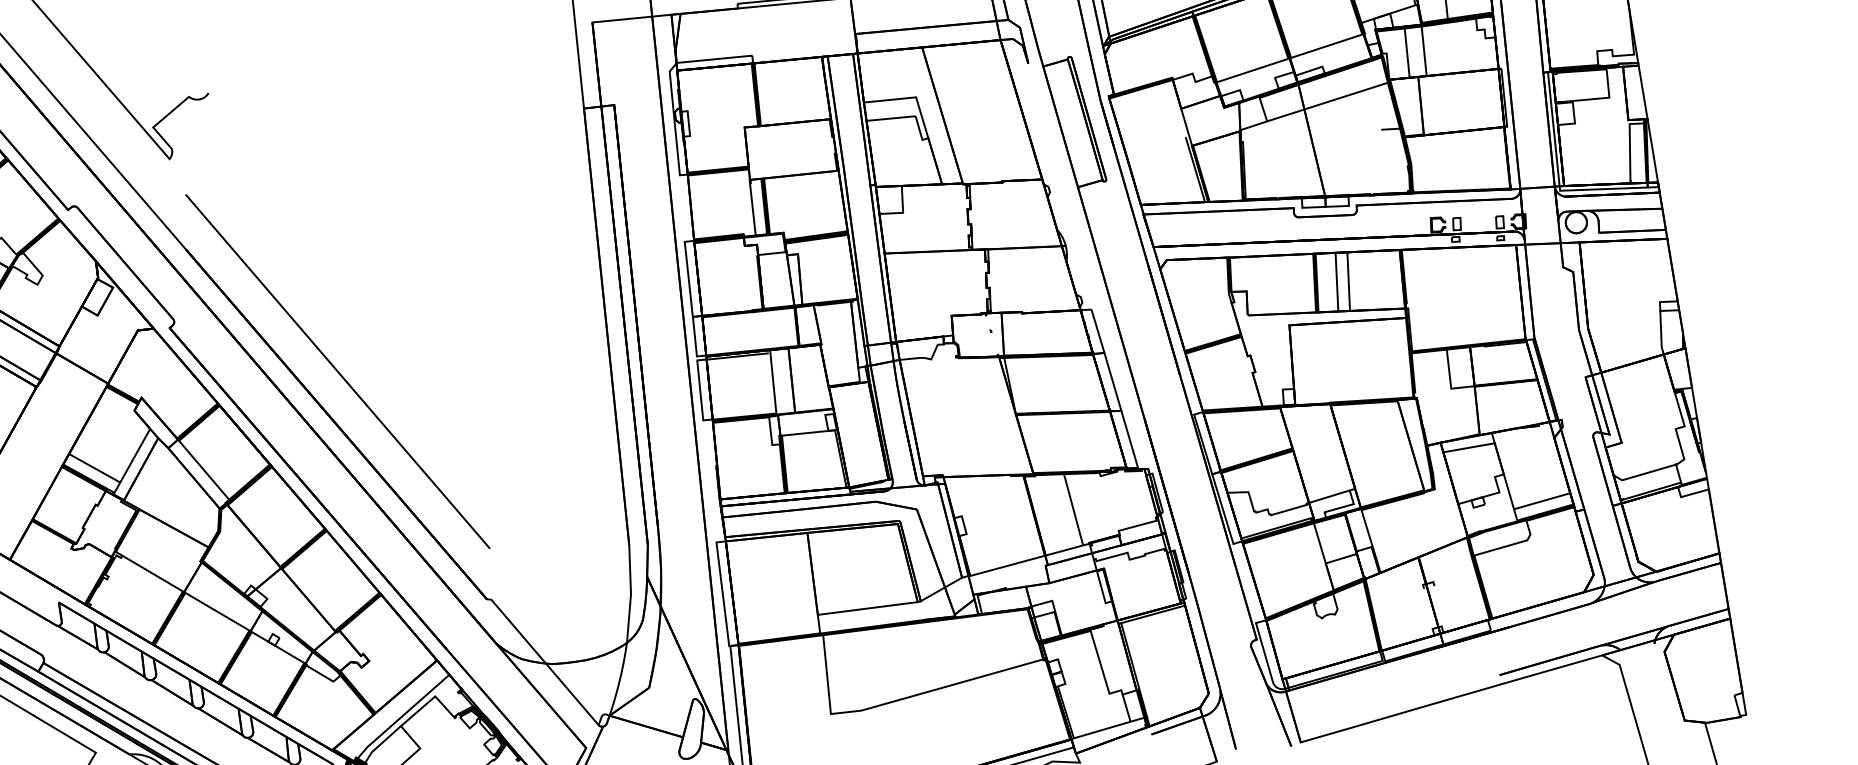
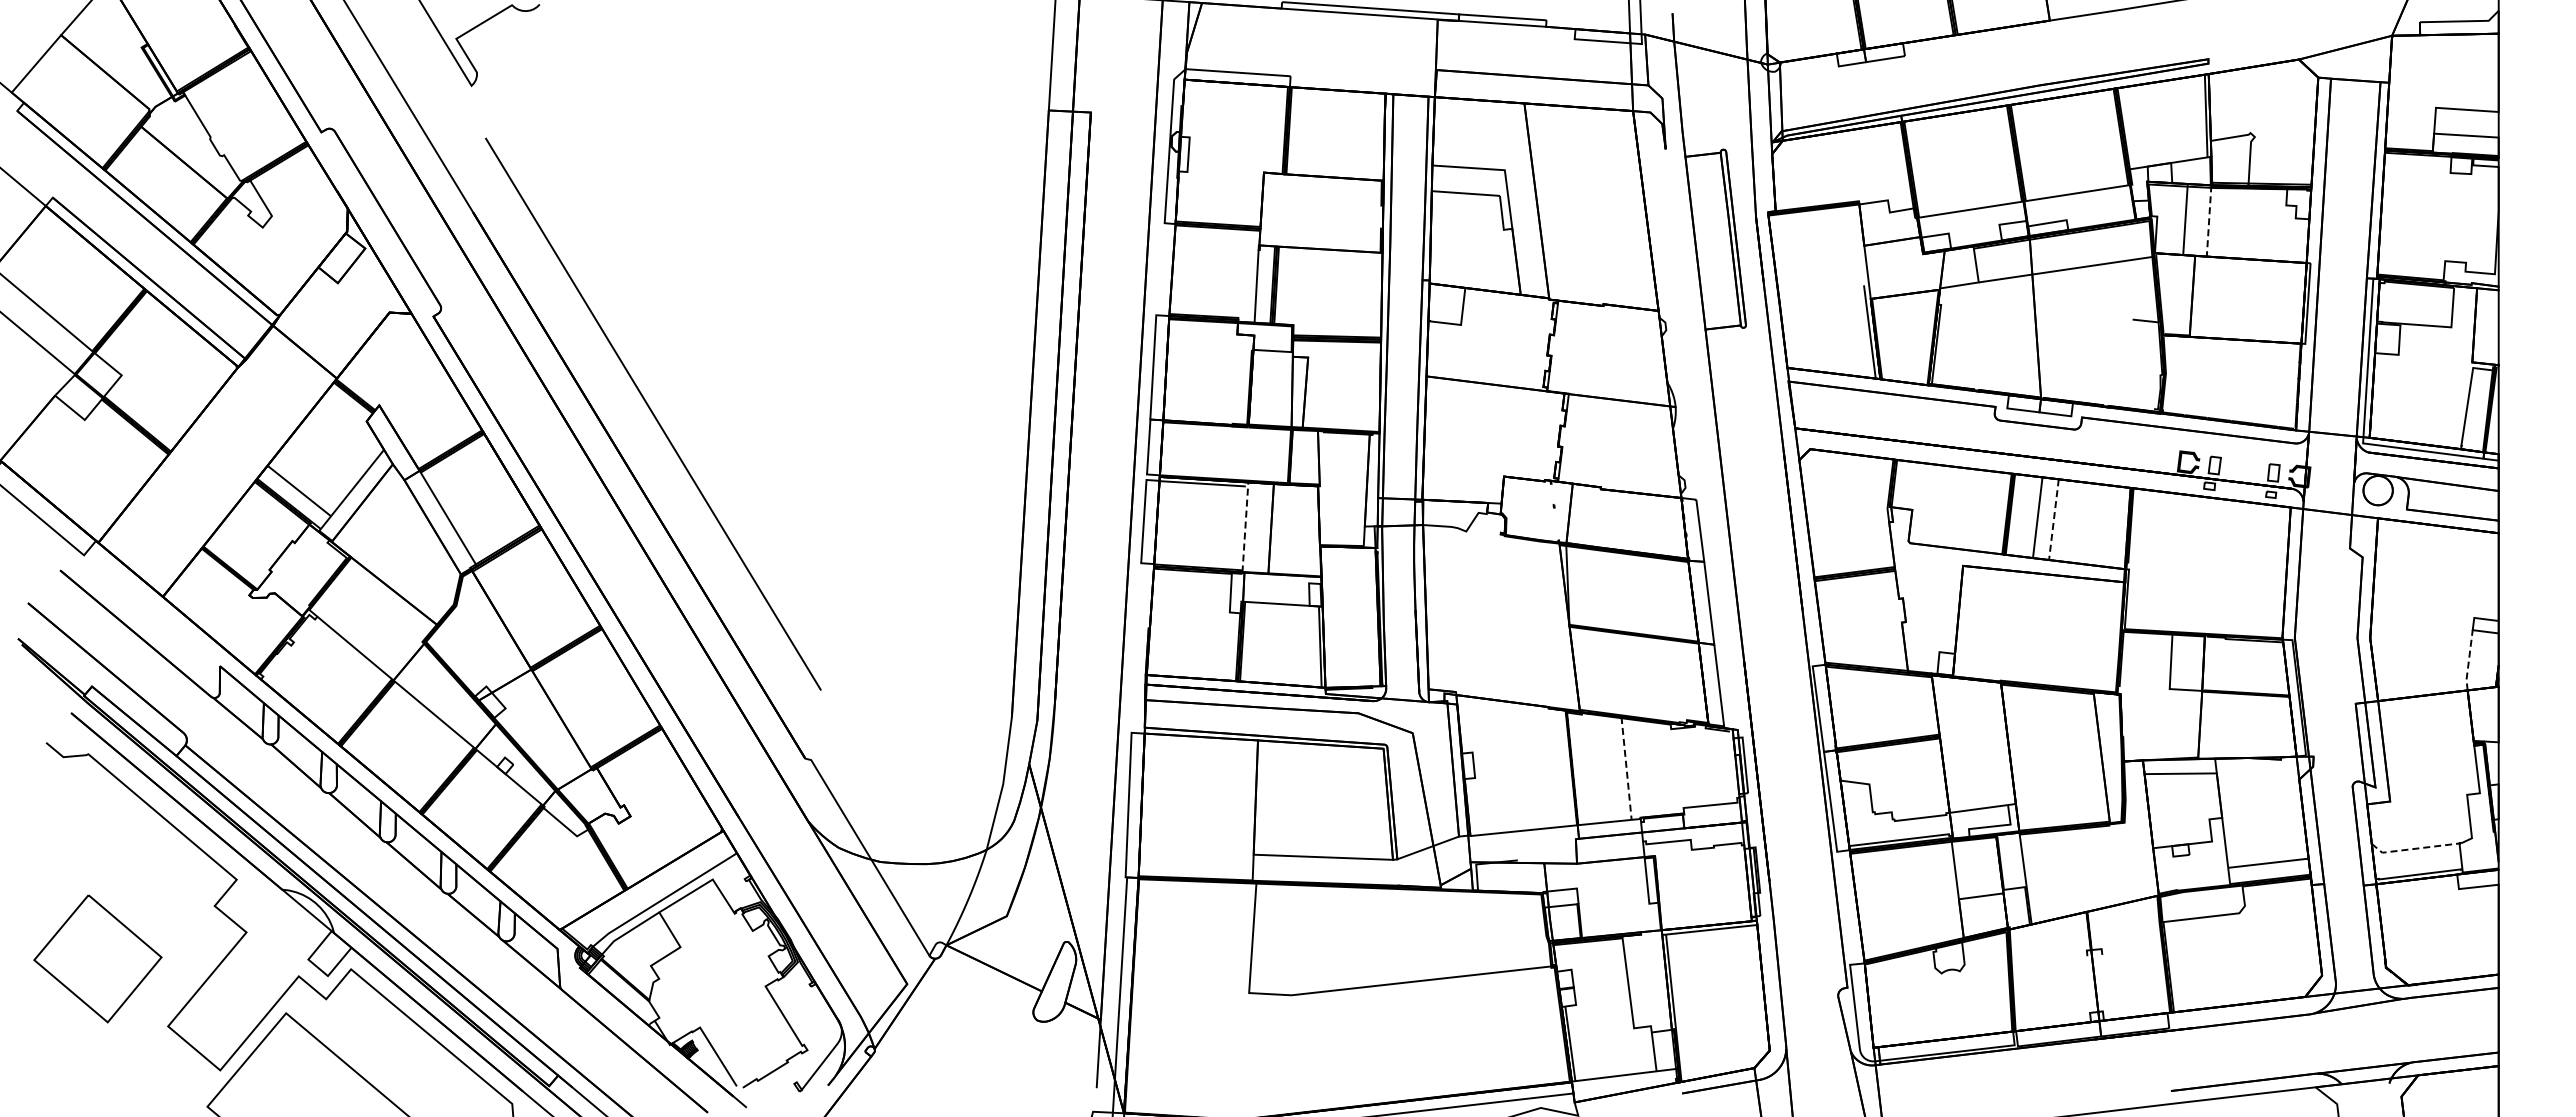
line: (1424, 50) -> (2209, 220), solid -> dashed
line: (1348, 281) -> (2053, 519), solid -> dashed
line: (1660, 333) -> (2468, 660), solid -> dashed
line: (773, 381) -> (1245, 526), solid -> dashed
line: (1643, 473) -> (2413, 848), solid -> dashed
line: (1073, 509) -> (1626, 768), solid -> dashed

